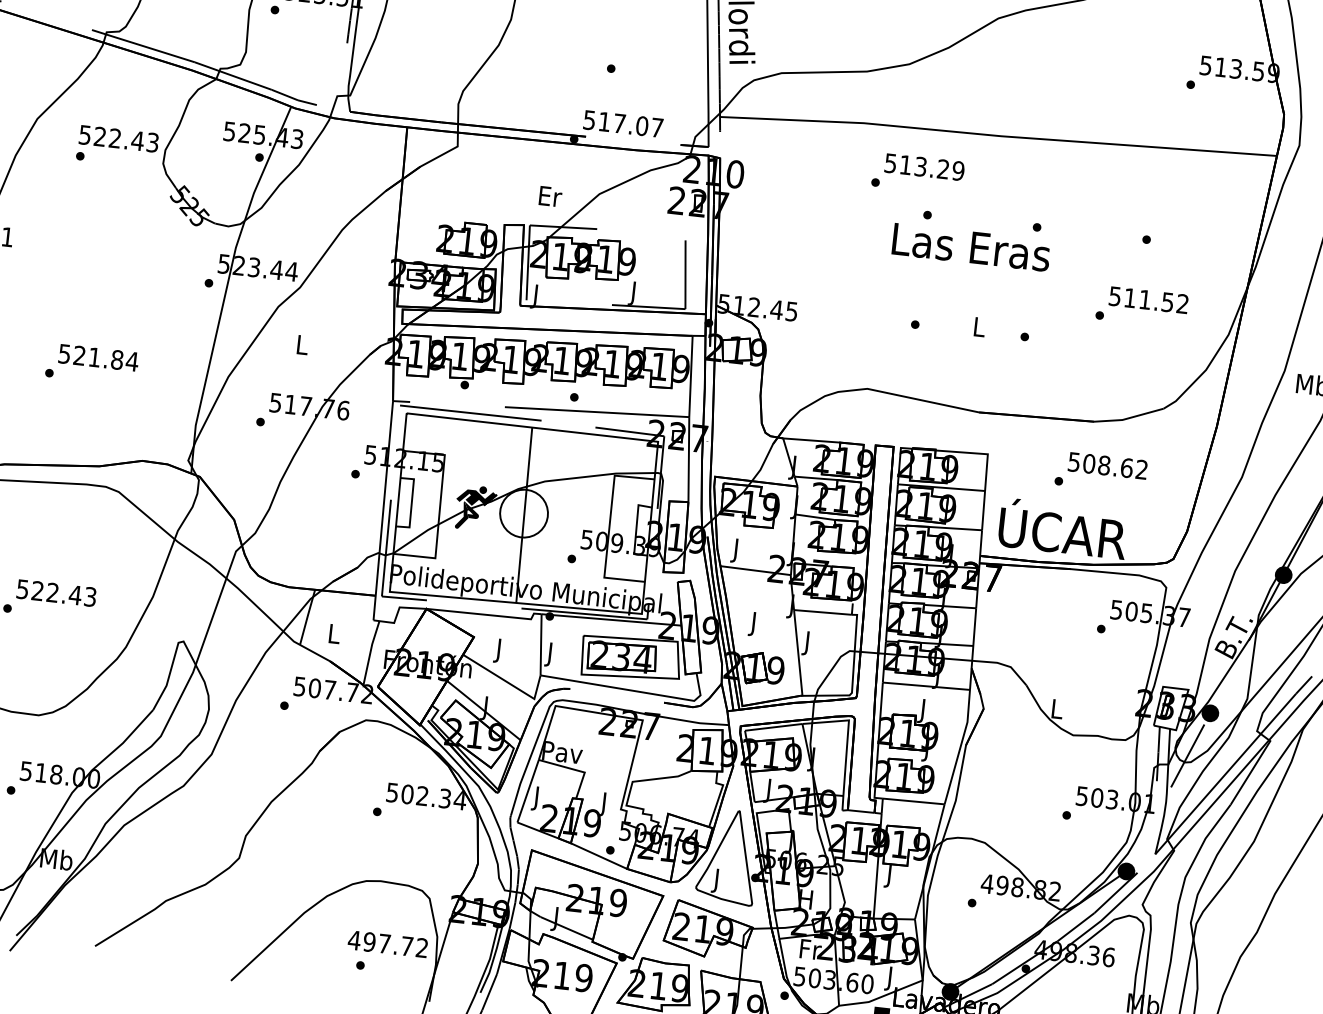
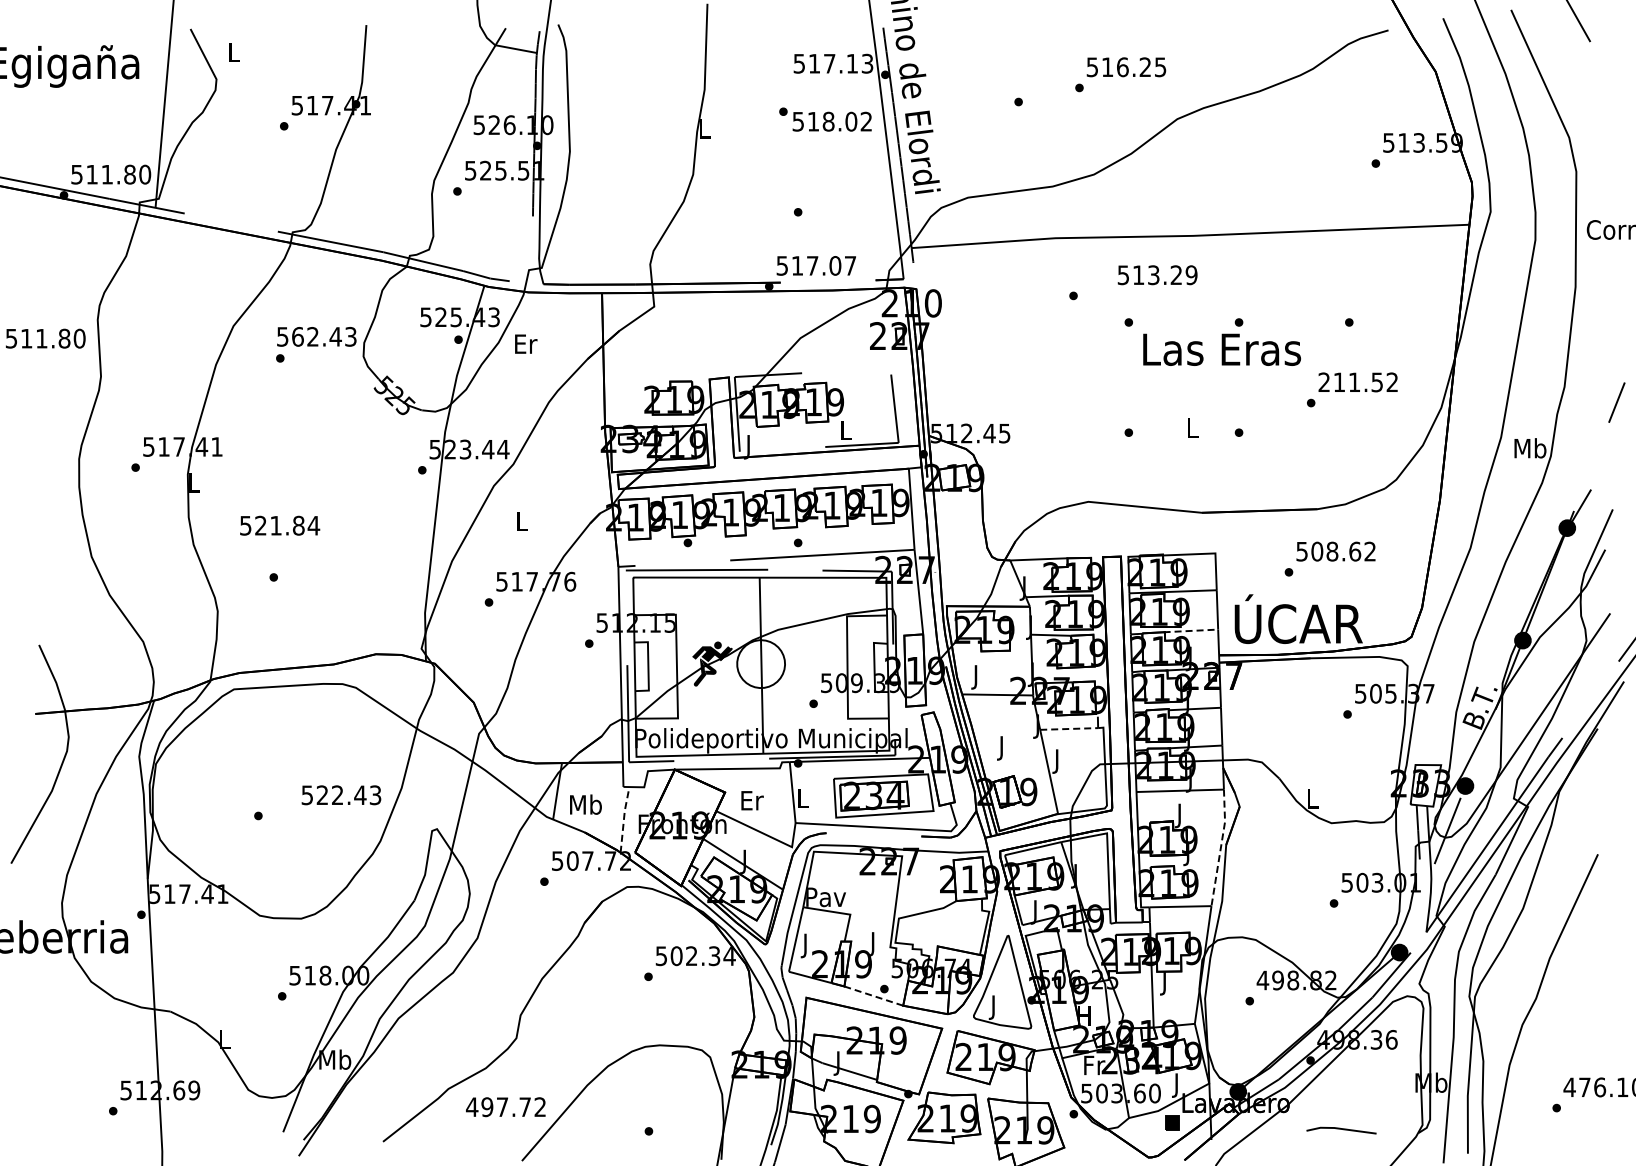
text: (99, 136) -> (297, 336), 522.43 -> 562.43
text: (924, 167) -> (1157, 275), moved
text: (550, 196) -> (526, 343), moved
text: (970, 247) -> (1221, 349), moved
text: (633, 293) -> (845, 433), J -> L
text: (1114, 296) -> (1323, 382), 511.52 -> 211.52
text: (99, 357) -> (280, 525), moved
line: (955, 528) -> (1191, 630), solid -> dashed
text: (56, 593) -> (341, 795), moved
line: (823, 611) -> (1069, 728), solid -> dashed
text: (333, 633) -> (585, 804), L -> Mb
line: (371, 651) -> (624, 818), solid -> dashed
text: (499, 651) -> (752, 803), J -> Er
text: (550, 654) -> (803, 801), J -> L
line: (960, 747) -> (1220, 847), solid -> dashed
line: (598, 856) -> (873, 996), solid -> dashed
text: (387, 944) -> (505, 1107), moved

